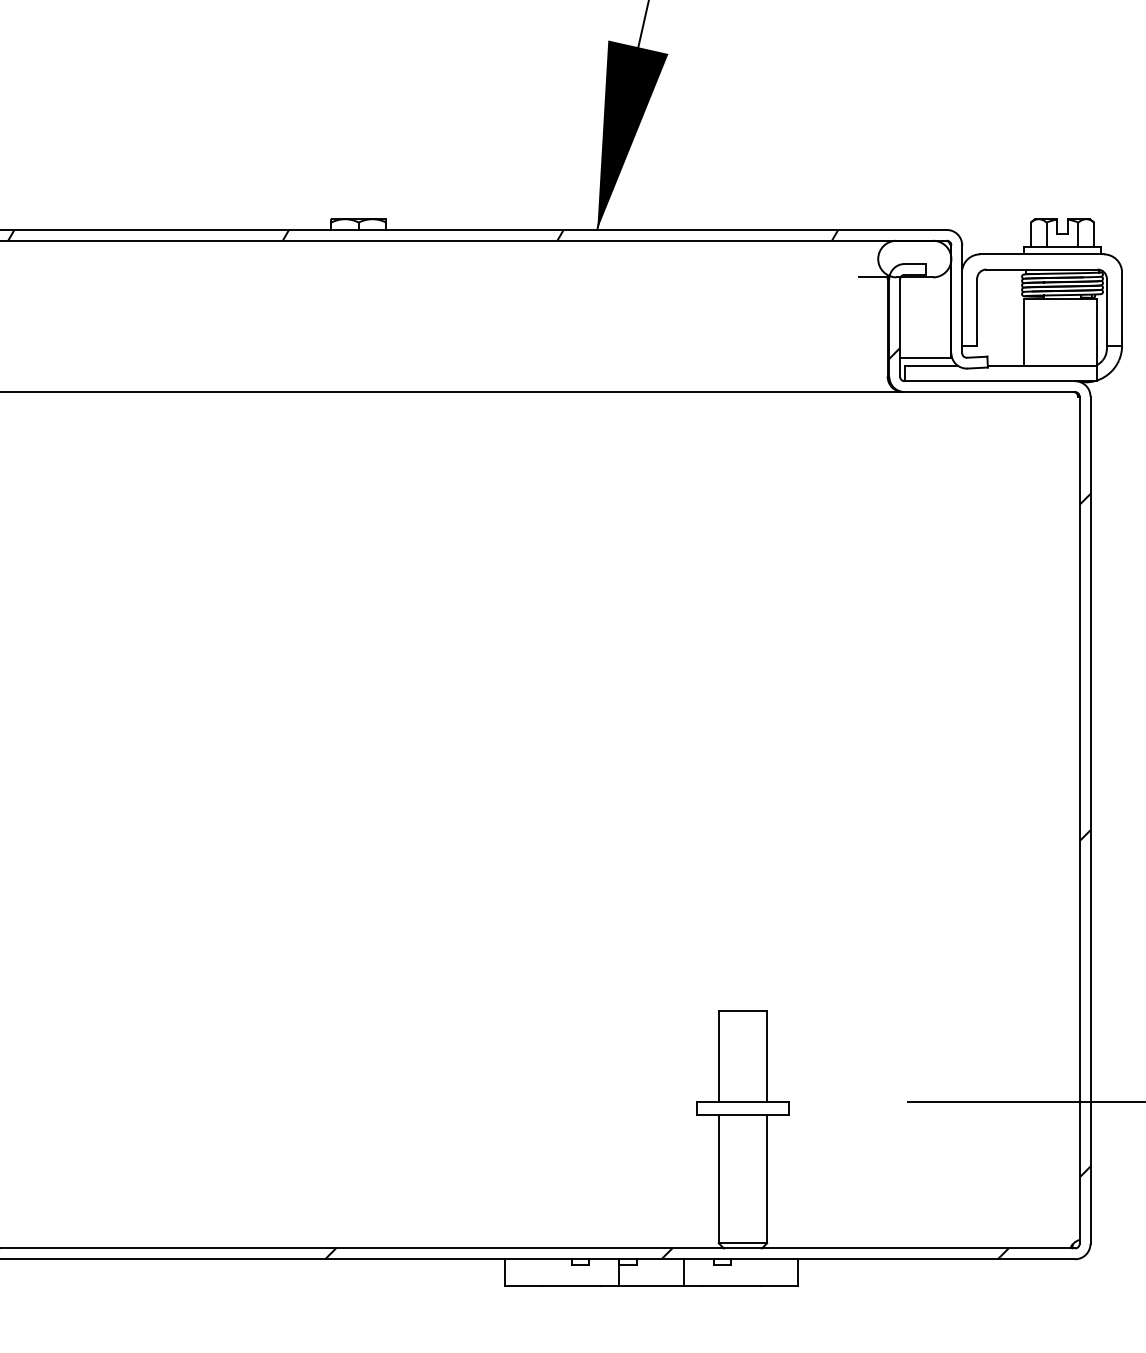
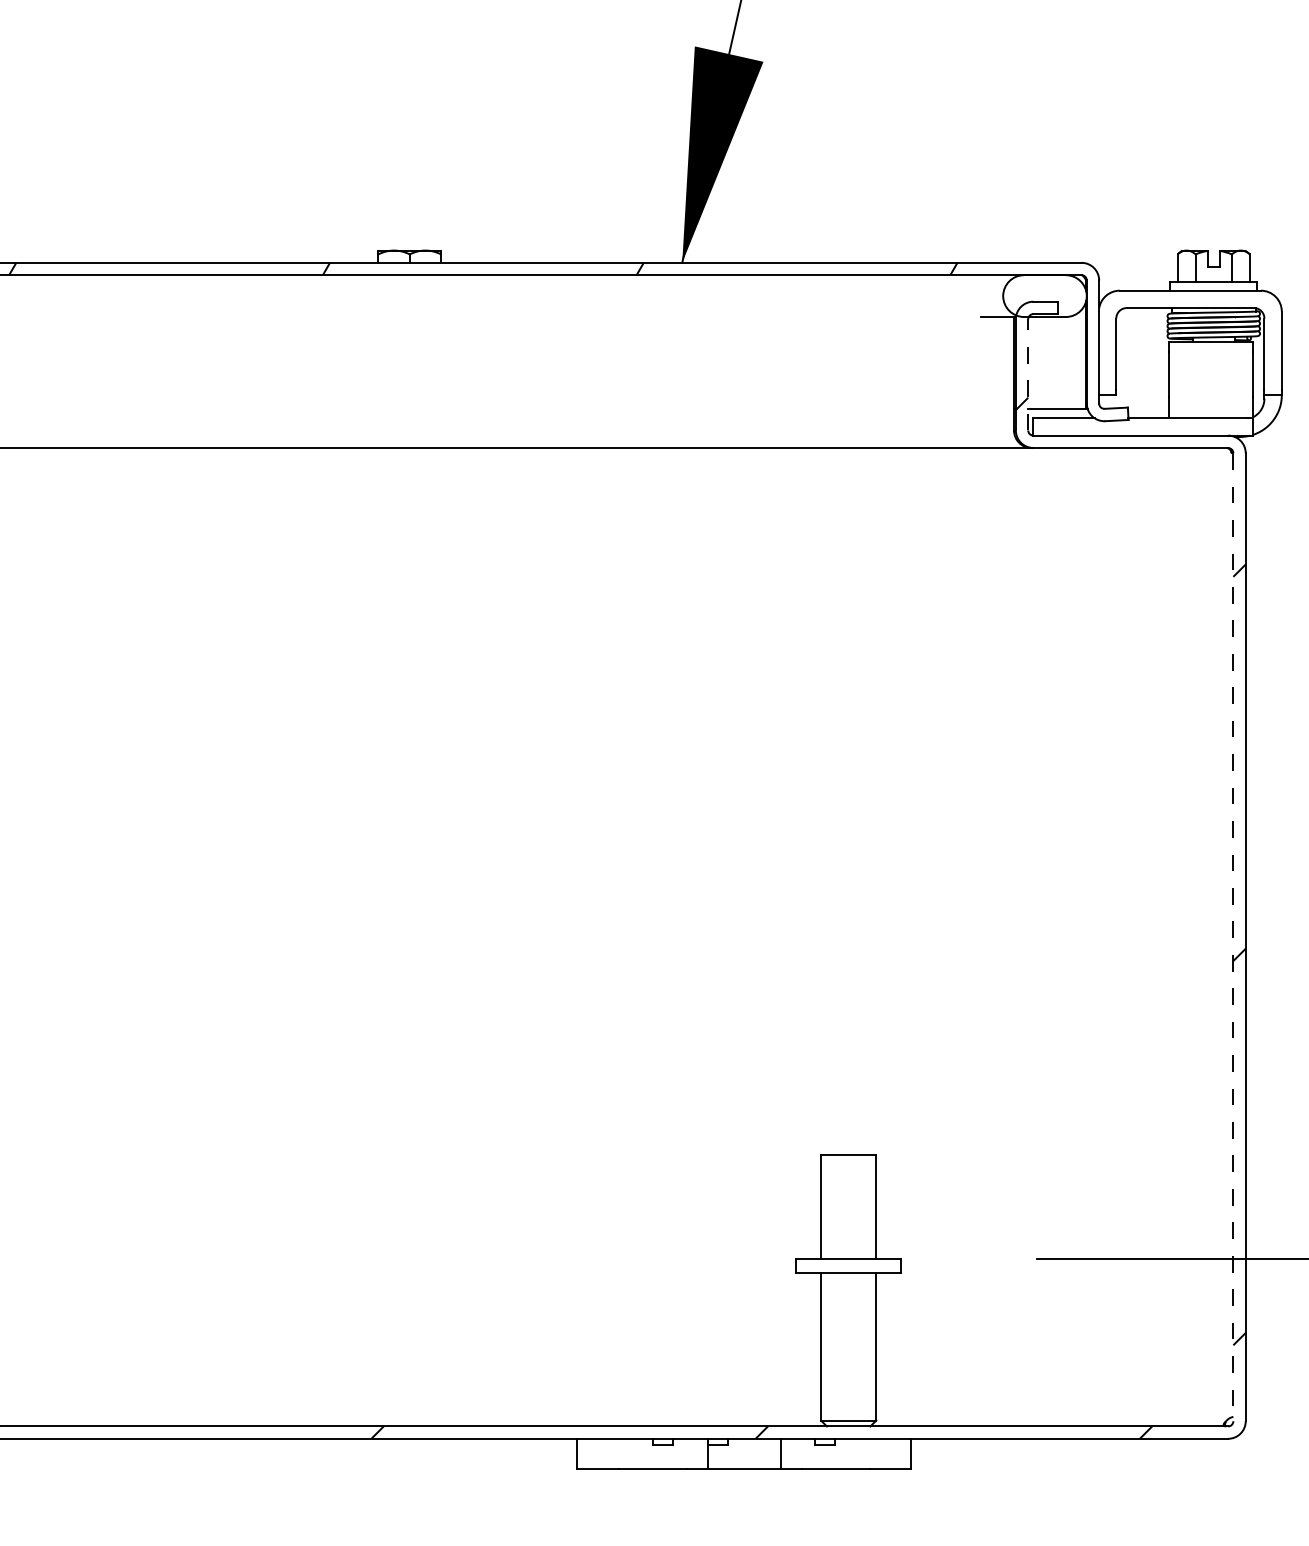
line: (900, 328) -> (1028, 375), solid -> dashed
line: (1079, 820) -> (1233, 937), solid -> dashed

